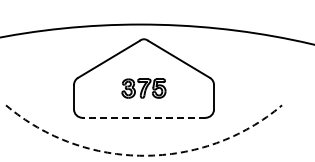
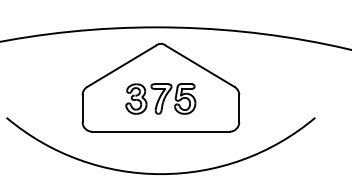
part: (143, 88) -> (160, 98), size x1.43
line: (144, 117) -> (161, 131), dashed -> solid
arc: (144, 155) -> (161, 173), dashed -> solid

